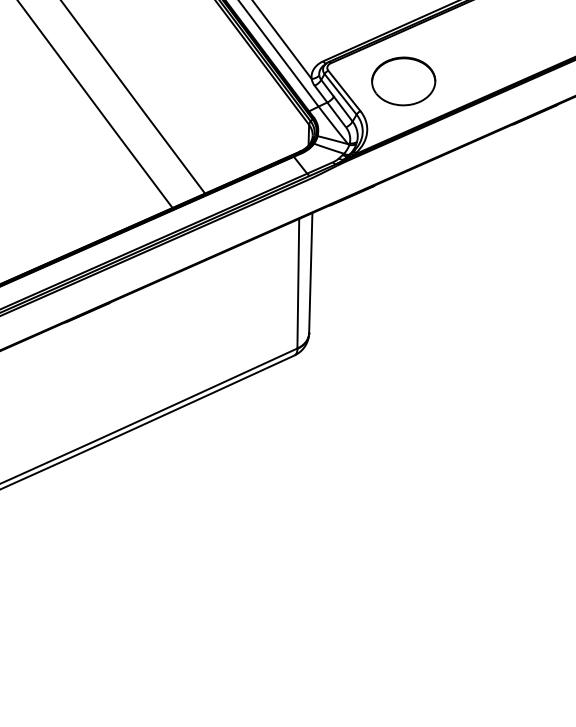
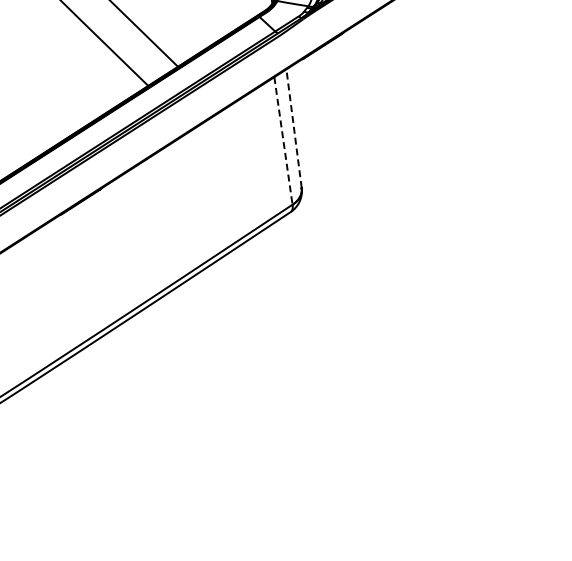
line: (310, 272) -> (293, 128), solid -> dashed
line: (298, 283) -> (283, 140), solid -> dashed

